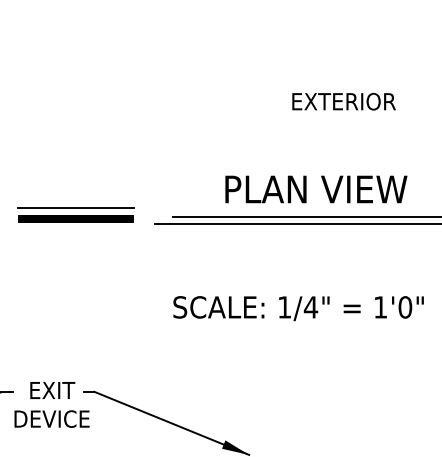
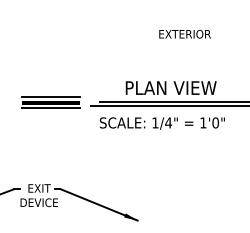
text: (342, 100) -> (184, 33), moved
line: (76, 230) -> (51, 108), added
text: (298, 308) -> (162, 123), moved

